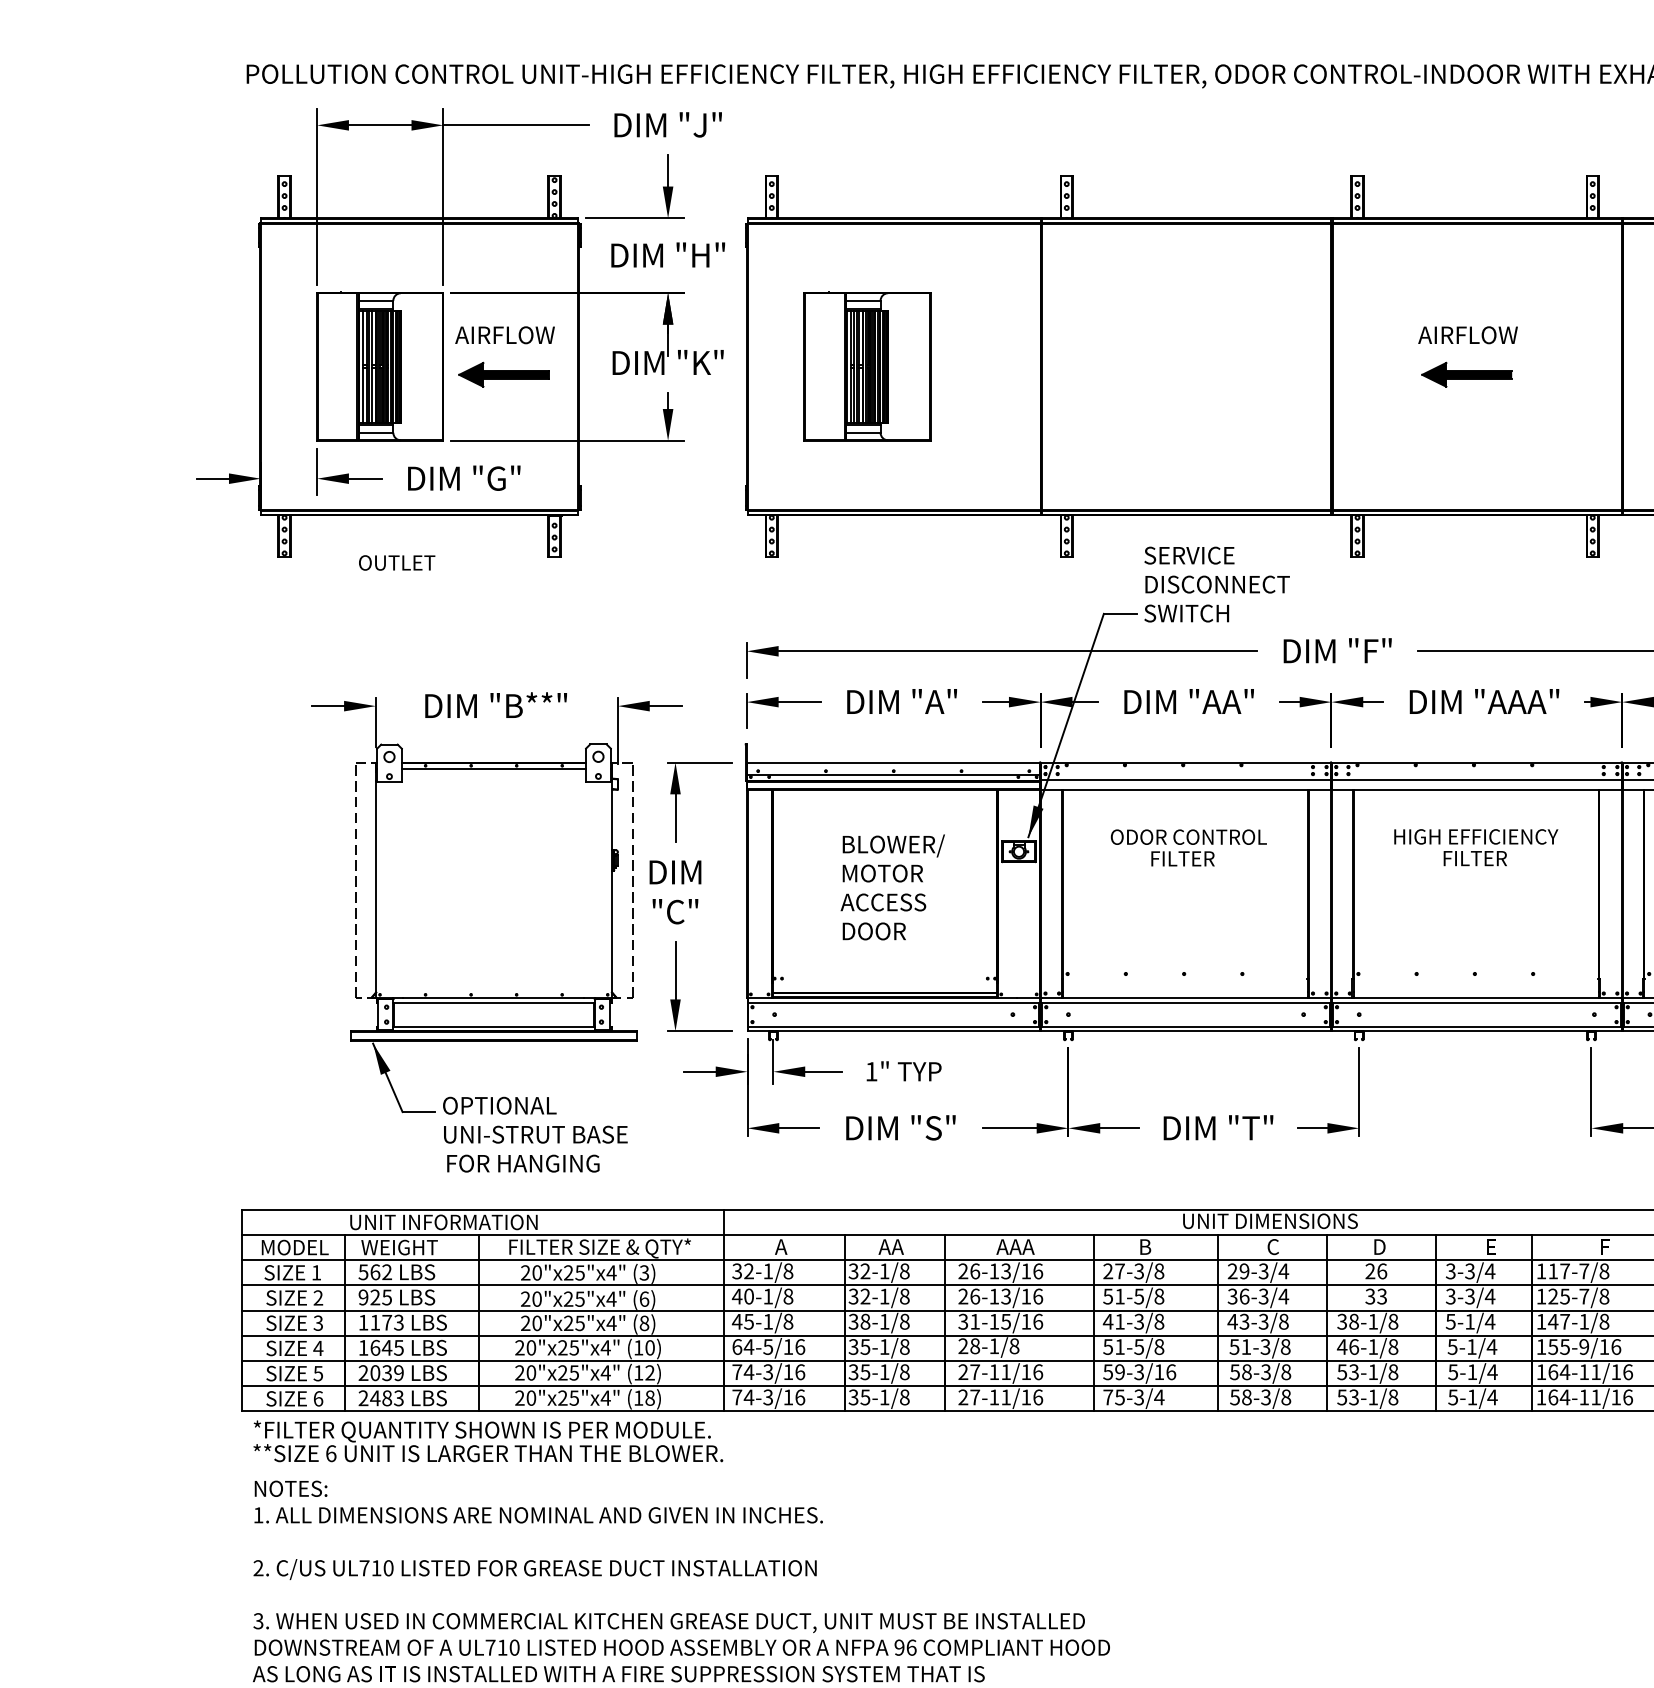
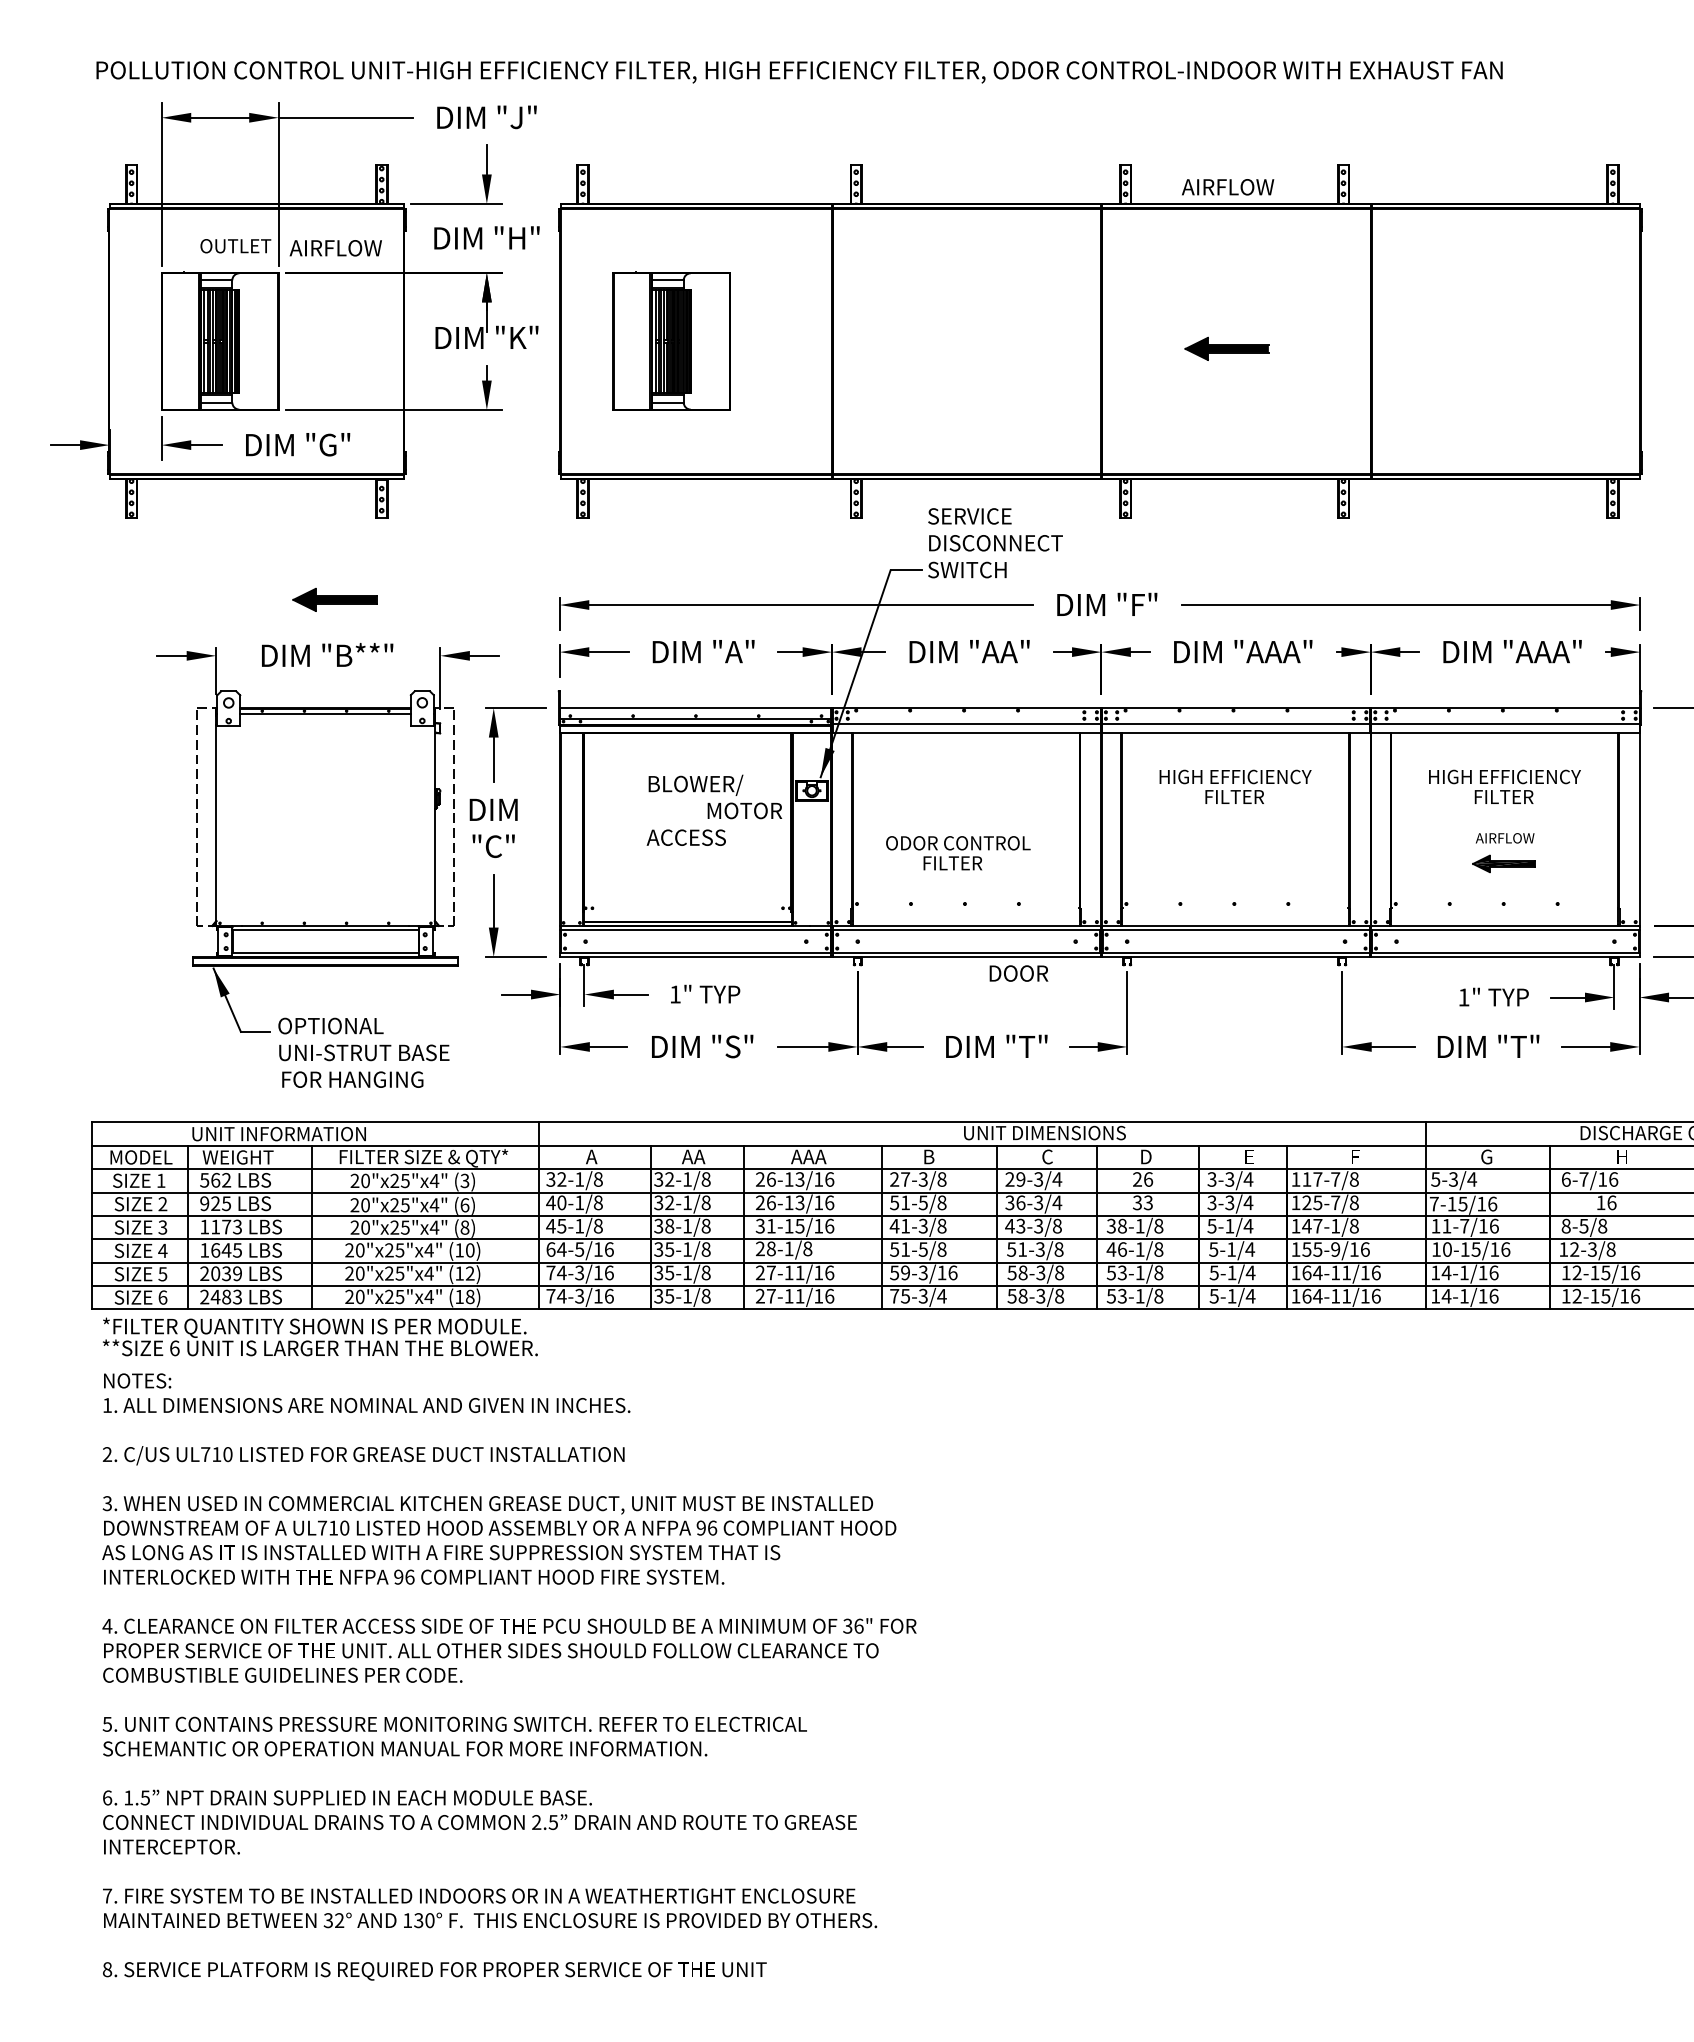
text: (504, 335) -> (335, 248), moved
text: (1468, 335) -> (1228, 187), moved
part: (503, 374) -> (334, 599), moved
text: (396, 563) -> (235, 246), moved
text: (1189, 848) -> (958, 853), moved
text: (882, 873) -> (744, 810), moved
text: (873, 931) -> (1018, 973), moved

